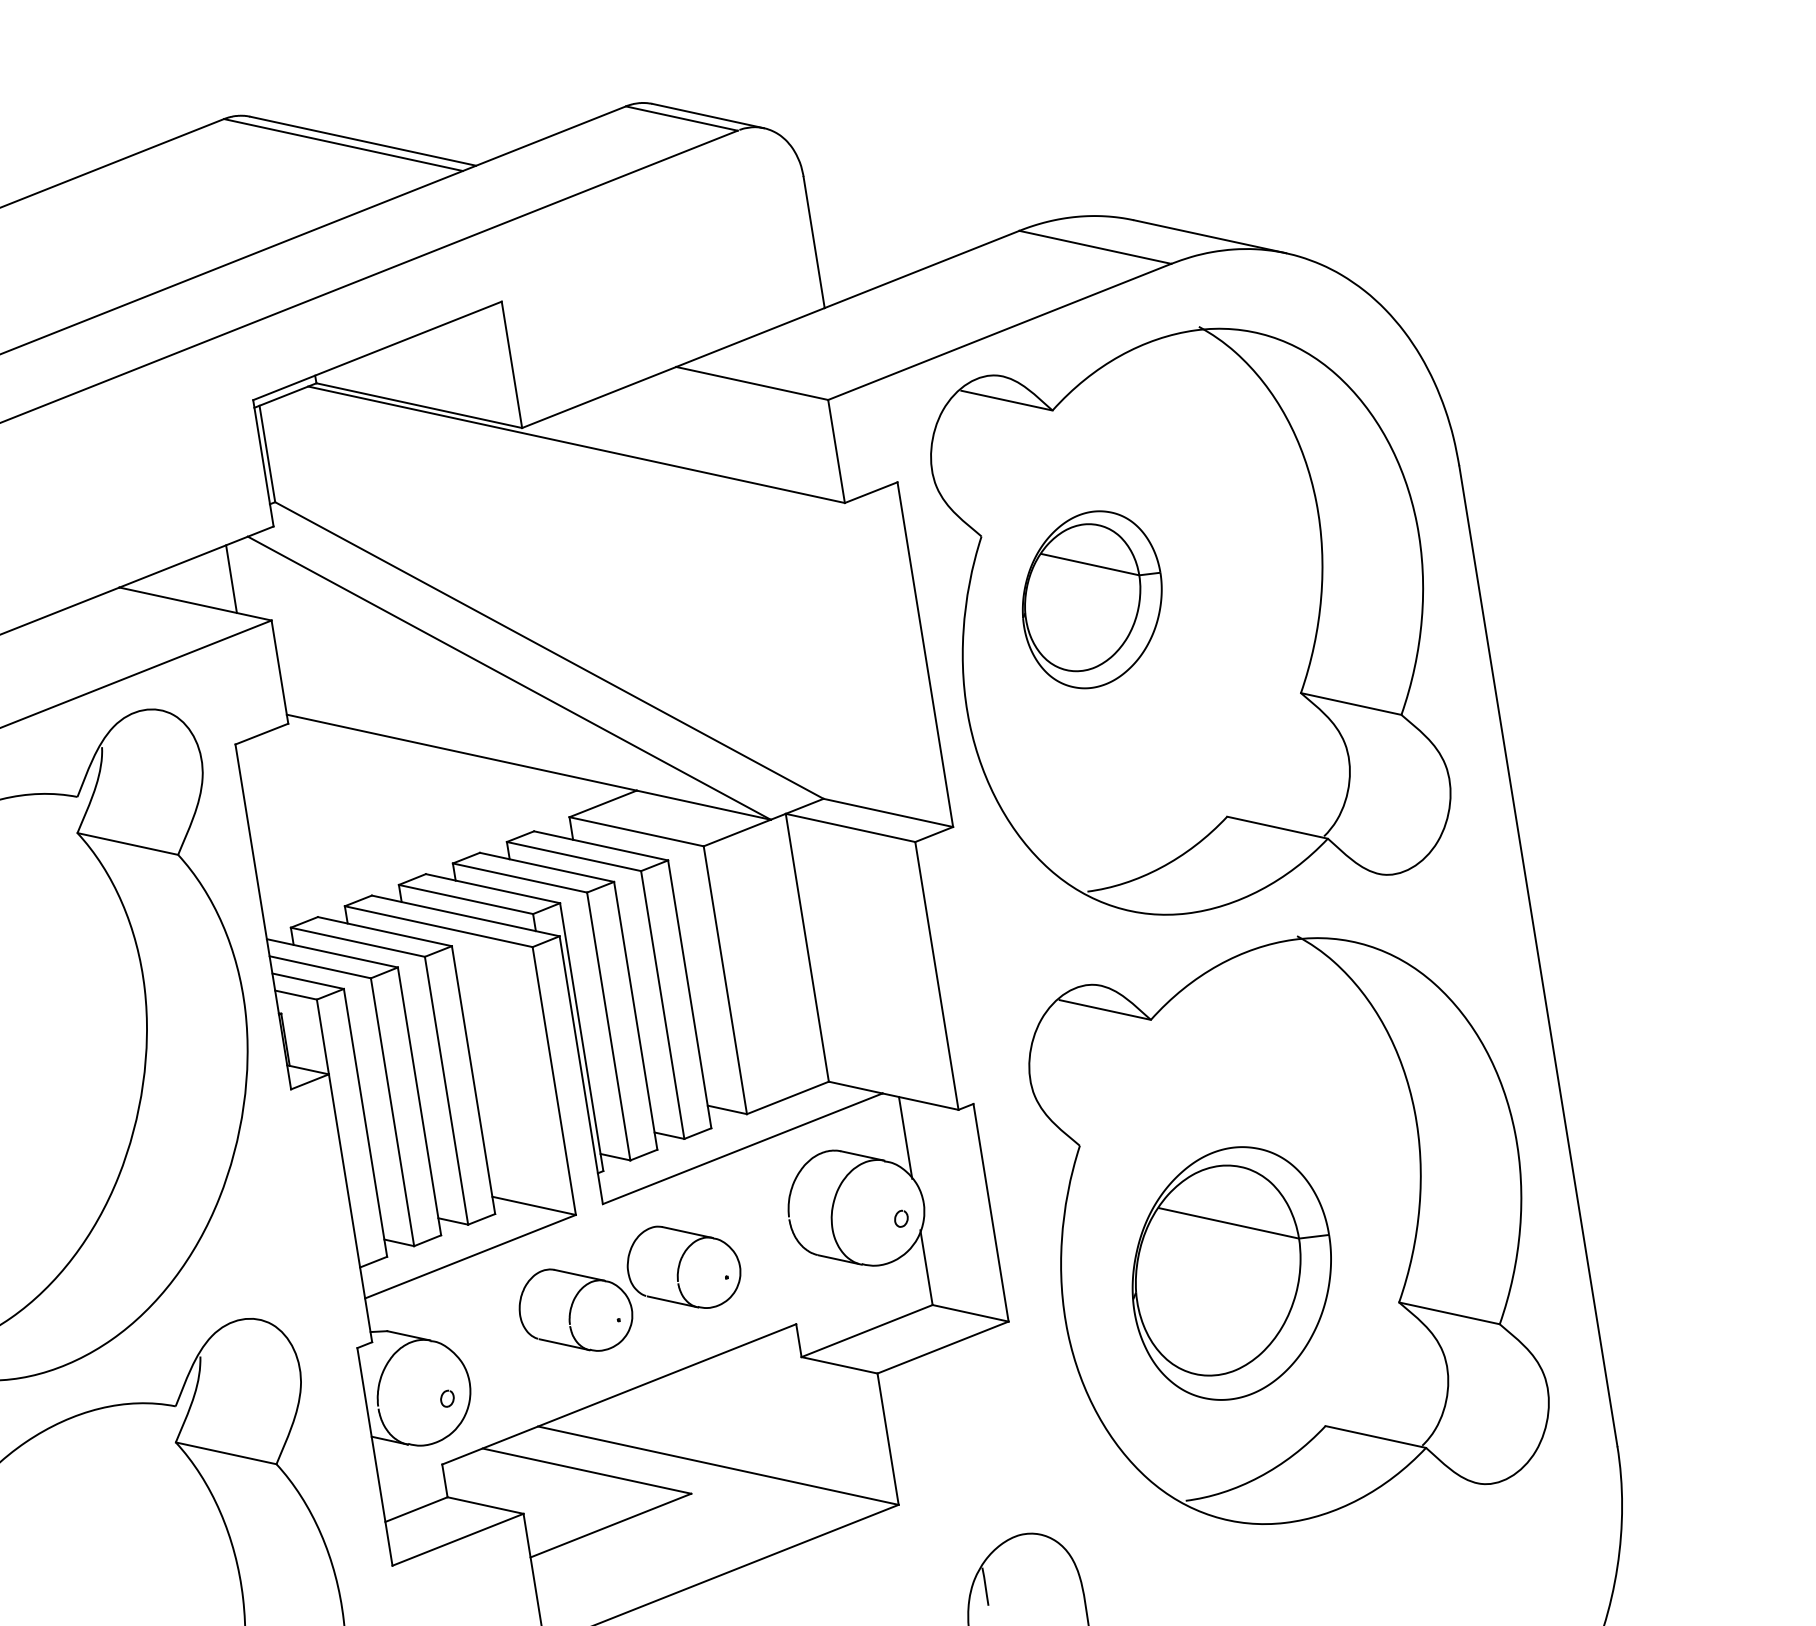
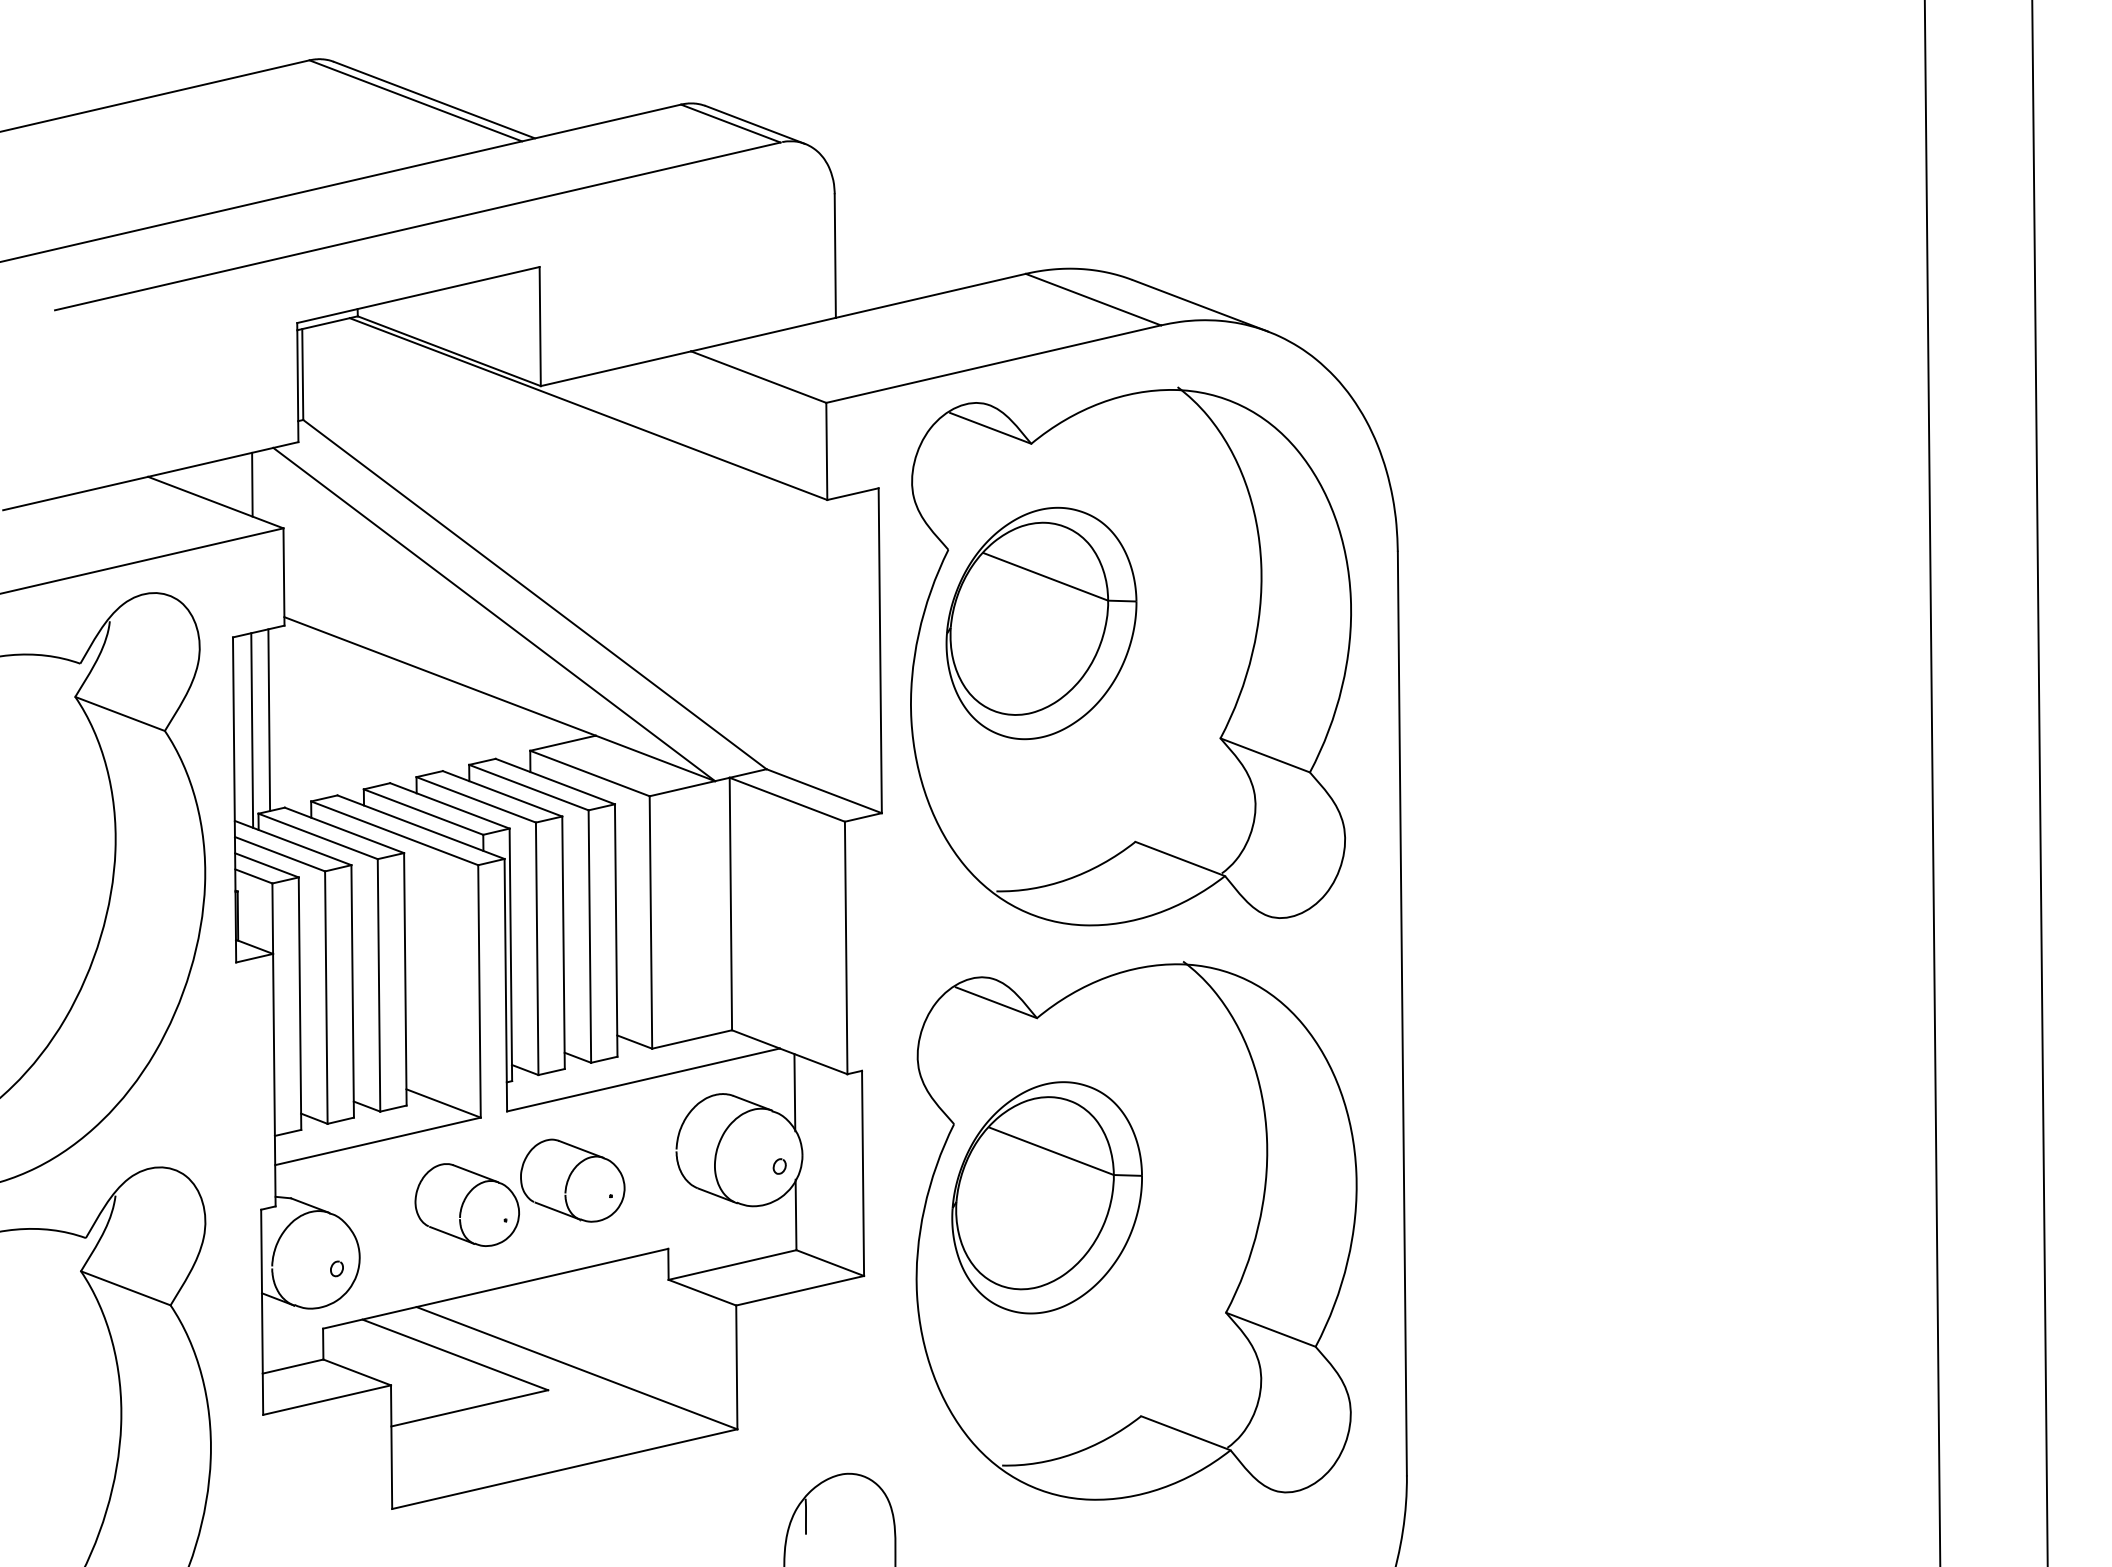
part: (1092, 599) -> (1041, 623), size x1.43
line: (287, 826) -> (269, 720), added
line: (271, 840) -> (252, 730), added
part: (1231, 1273) -> (1046, 1197), moved

